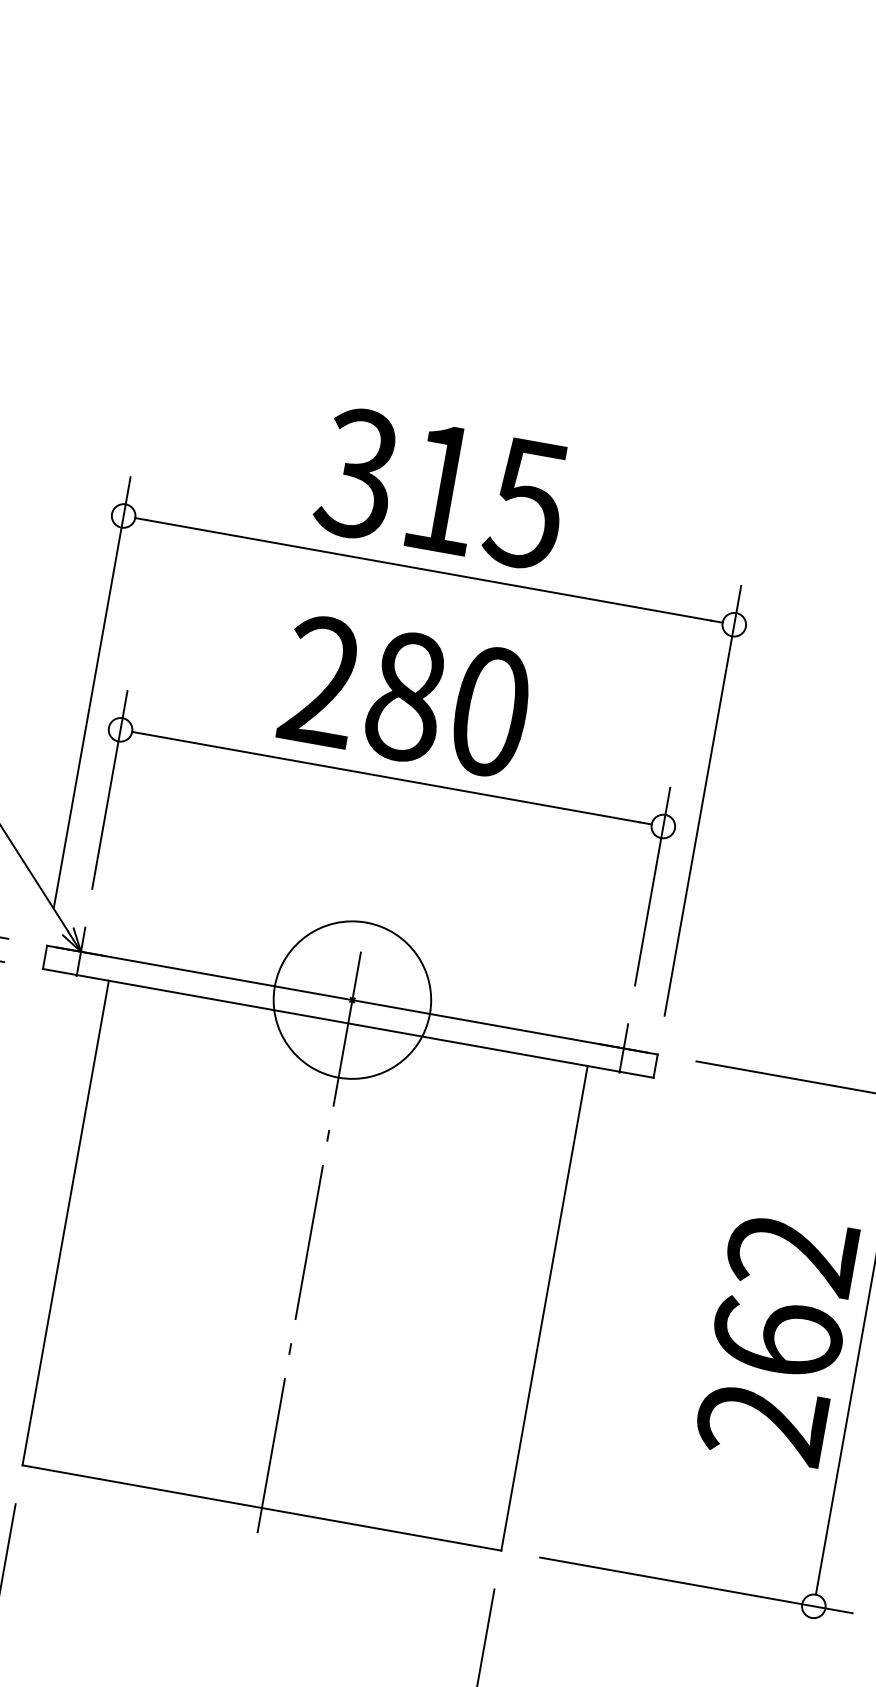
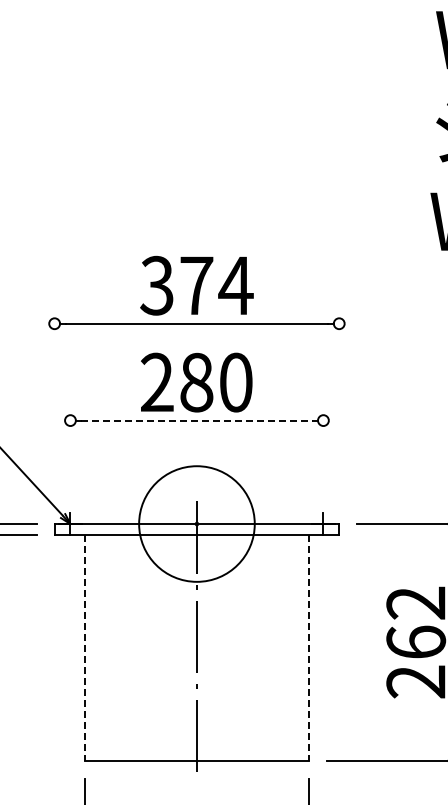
text: (485, 495) -> (216, 285), 315 -> 374
line: (92, 691) -> (54, 405), removed
line: (391, 777) -> (196, 420), solid -> dashed
line: (109, 789) -> (70, 448), removed
line: (703, 800) -> (339, 405), removed
line: (652, 886) -> (323, 448), removed
circle: (351, 998) -> (196, 523), size x1.6
line: (66, 1222) -> (85, 647), solid -> dashed
line: (544, 1307) -> (308, 647), solid -> dashed

